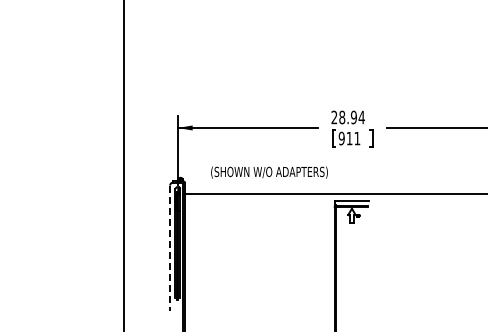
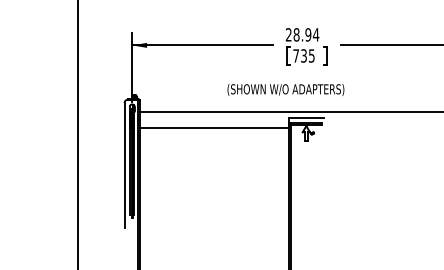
text: (349, 138) -> (303, 55), 911 -> 735
text: (269, 172) -> (285, 89), moved
line: (259, 210) -> (213, 127), added
line: (170, 248) -> (124, 165), dashed -> solid

